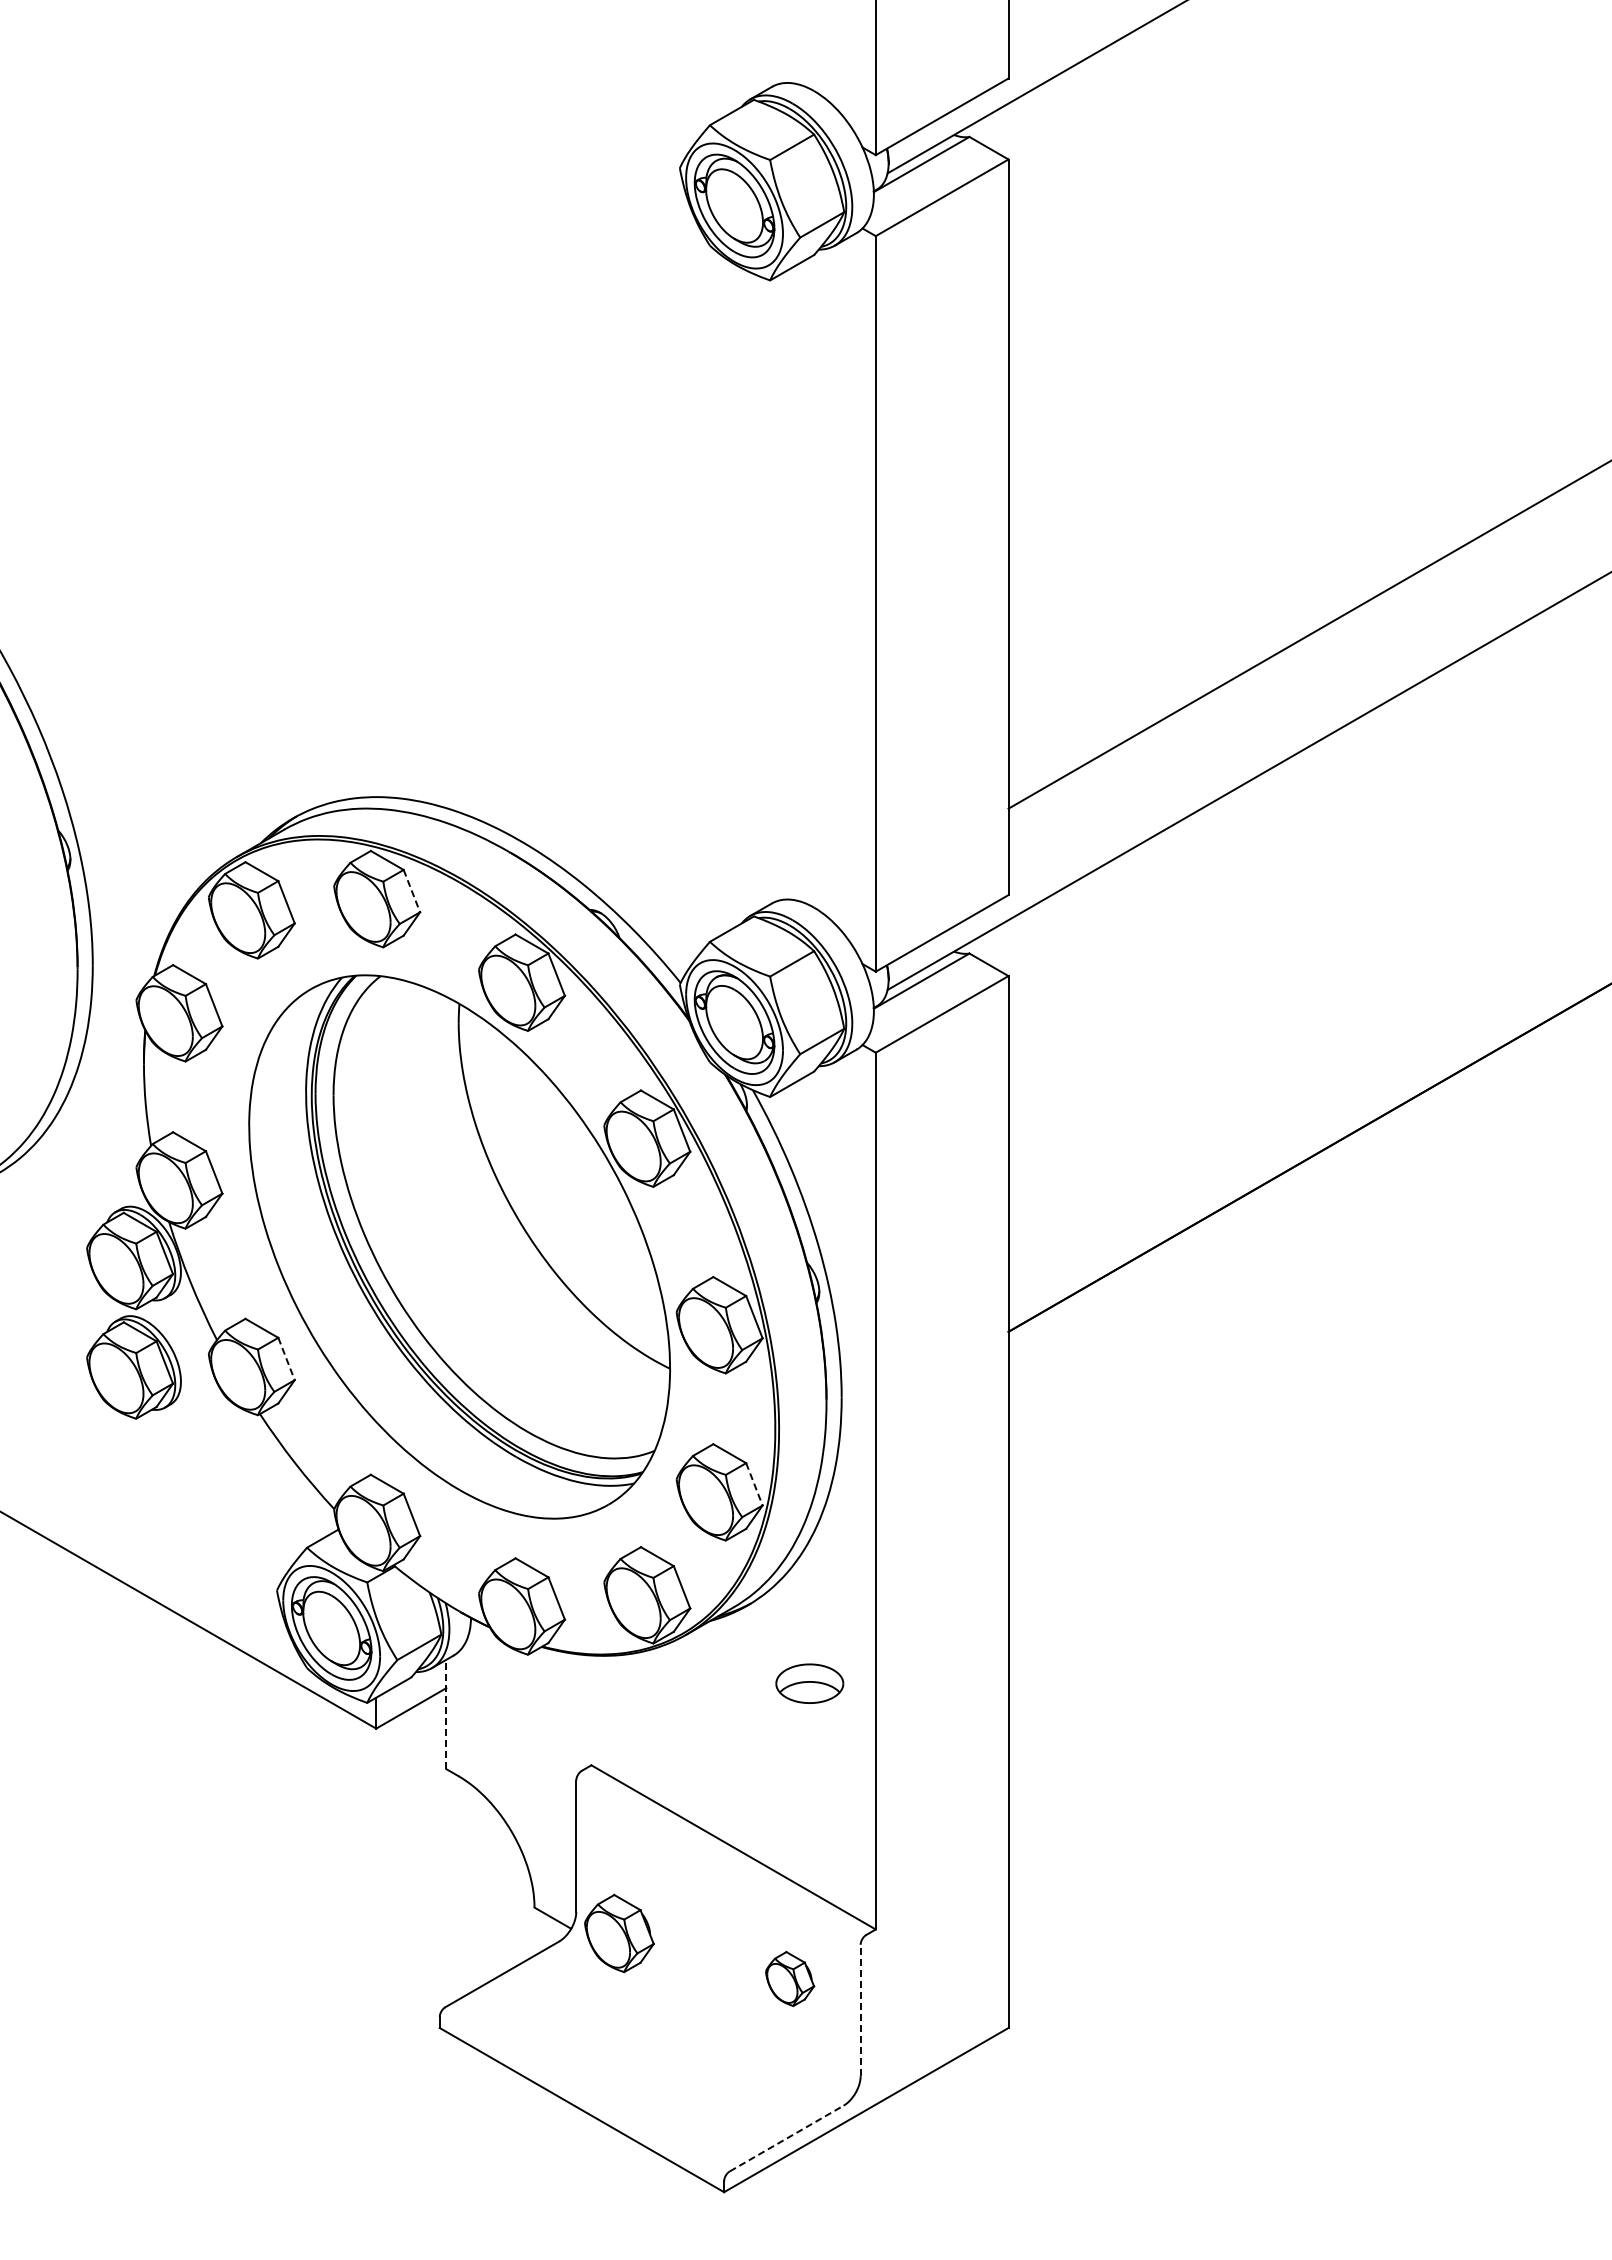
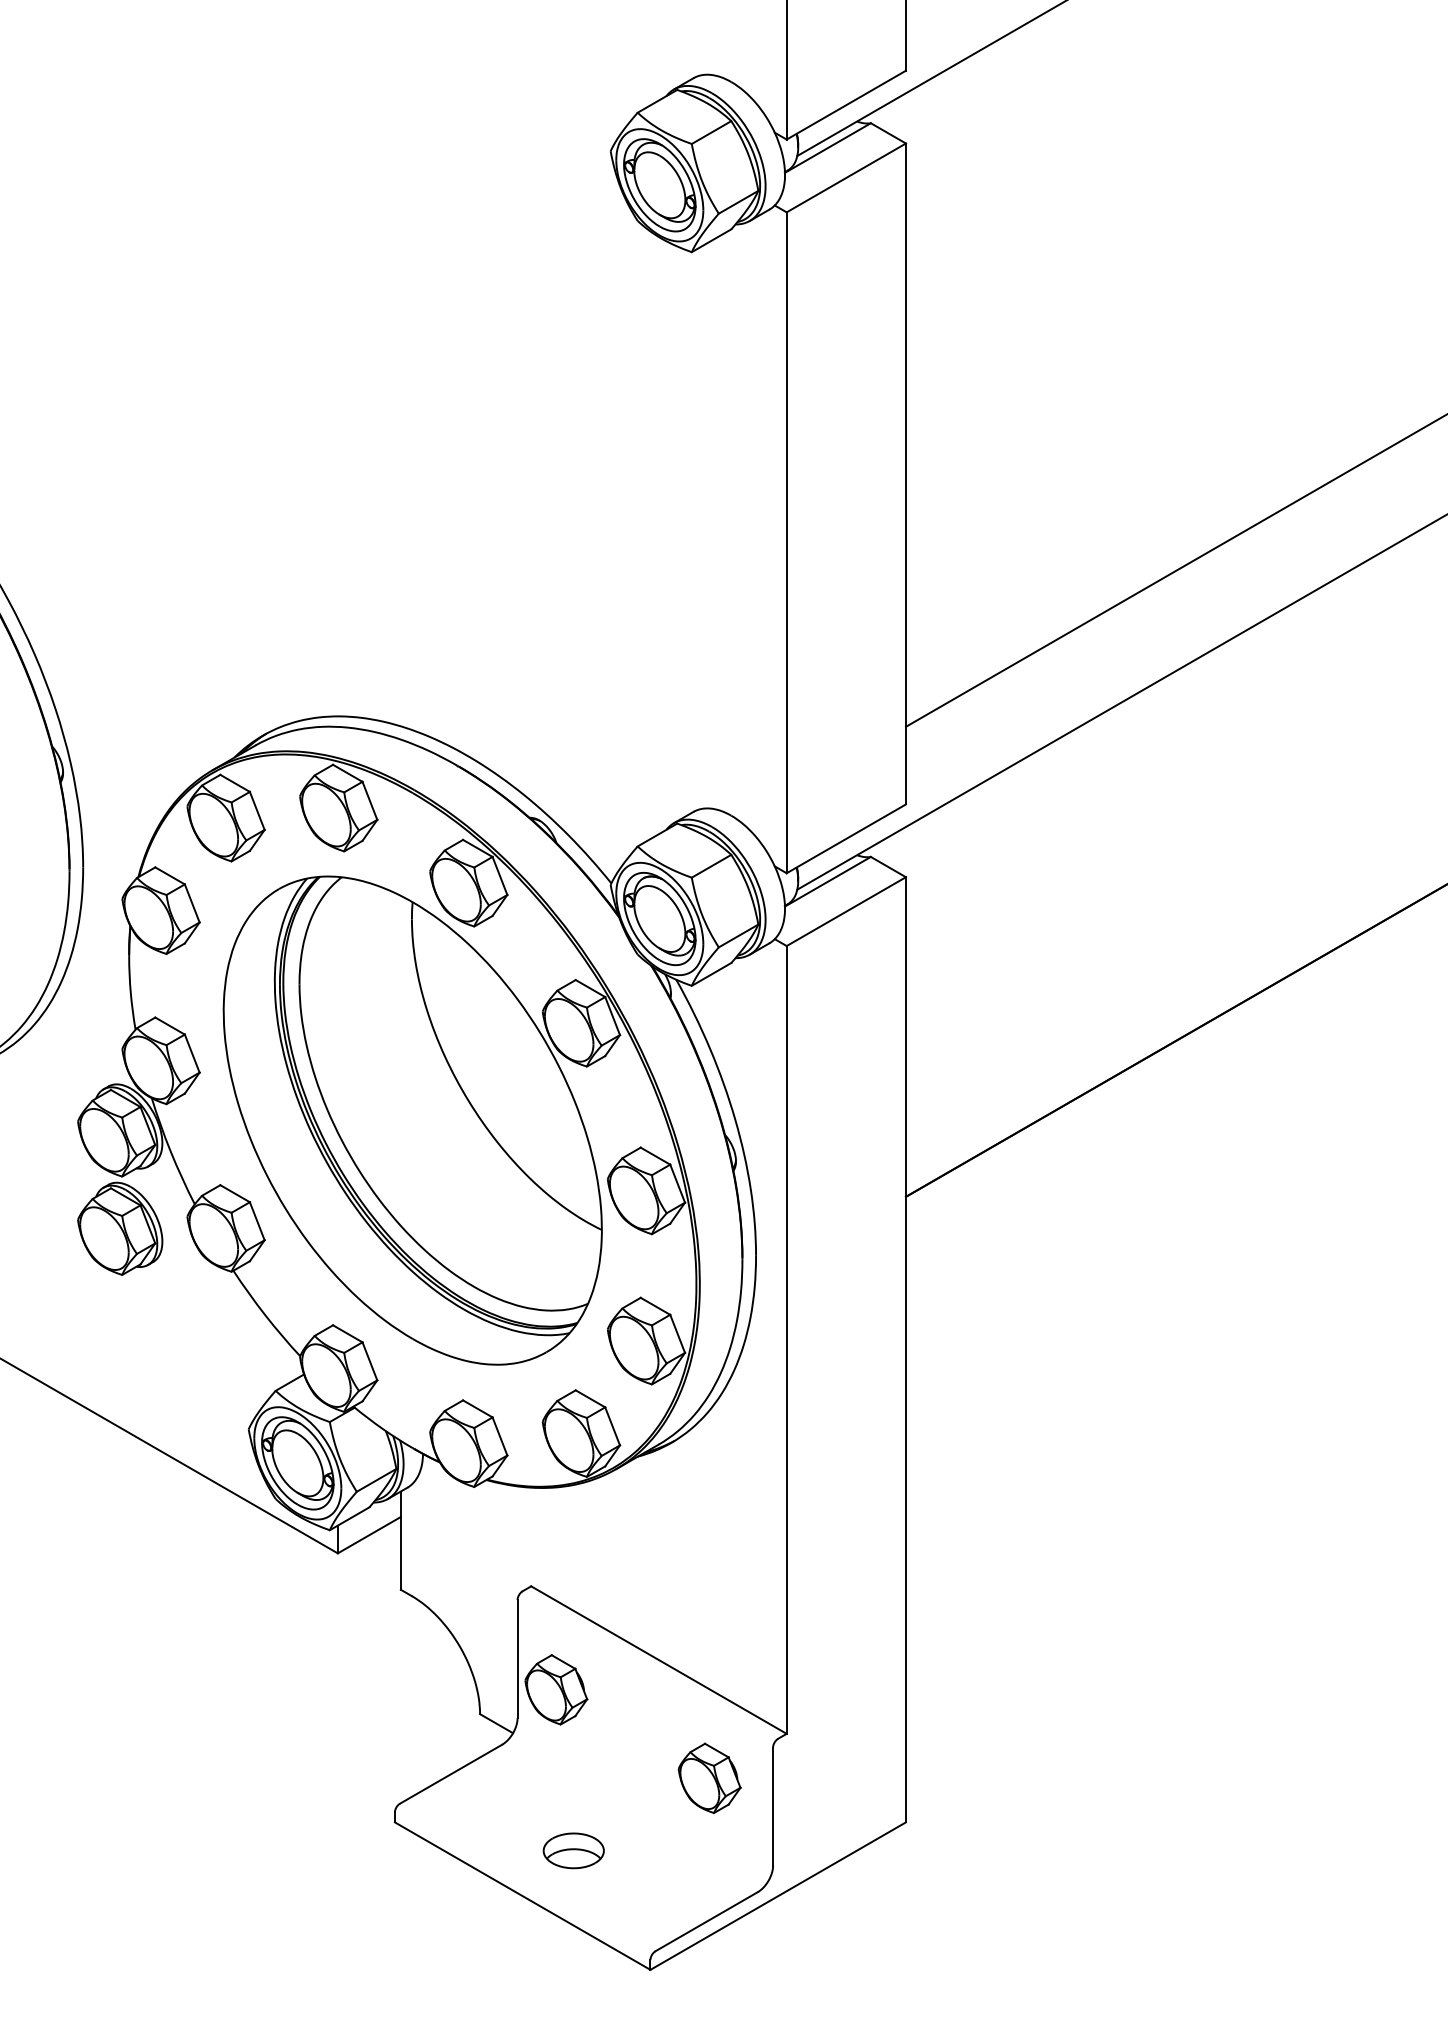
line: (411, 891) -> (369, 801), dashed -> solid
line: (286, 1358) -> (257, 1220), dashed -> solid
line: (754, 1484) -> (677, 1334), dashed -> solid
part: (809, 1683) -> (573, 1850), moved
line: (446, 1714) -> (400, 1540), dashed -> solid
part: (619, 1933) -> (556, 1689), moved
part: (789, 1978) -> (709, 1777), size x1.43
line: (860, 2010) -> (772, 1806), dashed -> solid
line: (786, 2138) -> (706, 1921), dashed -> solid

